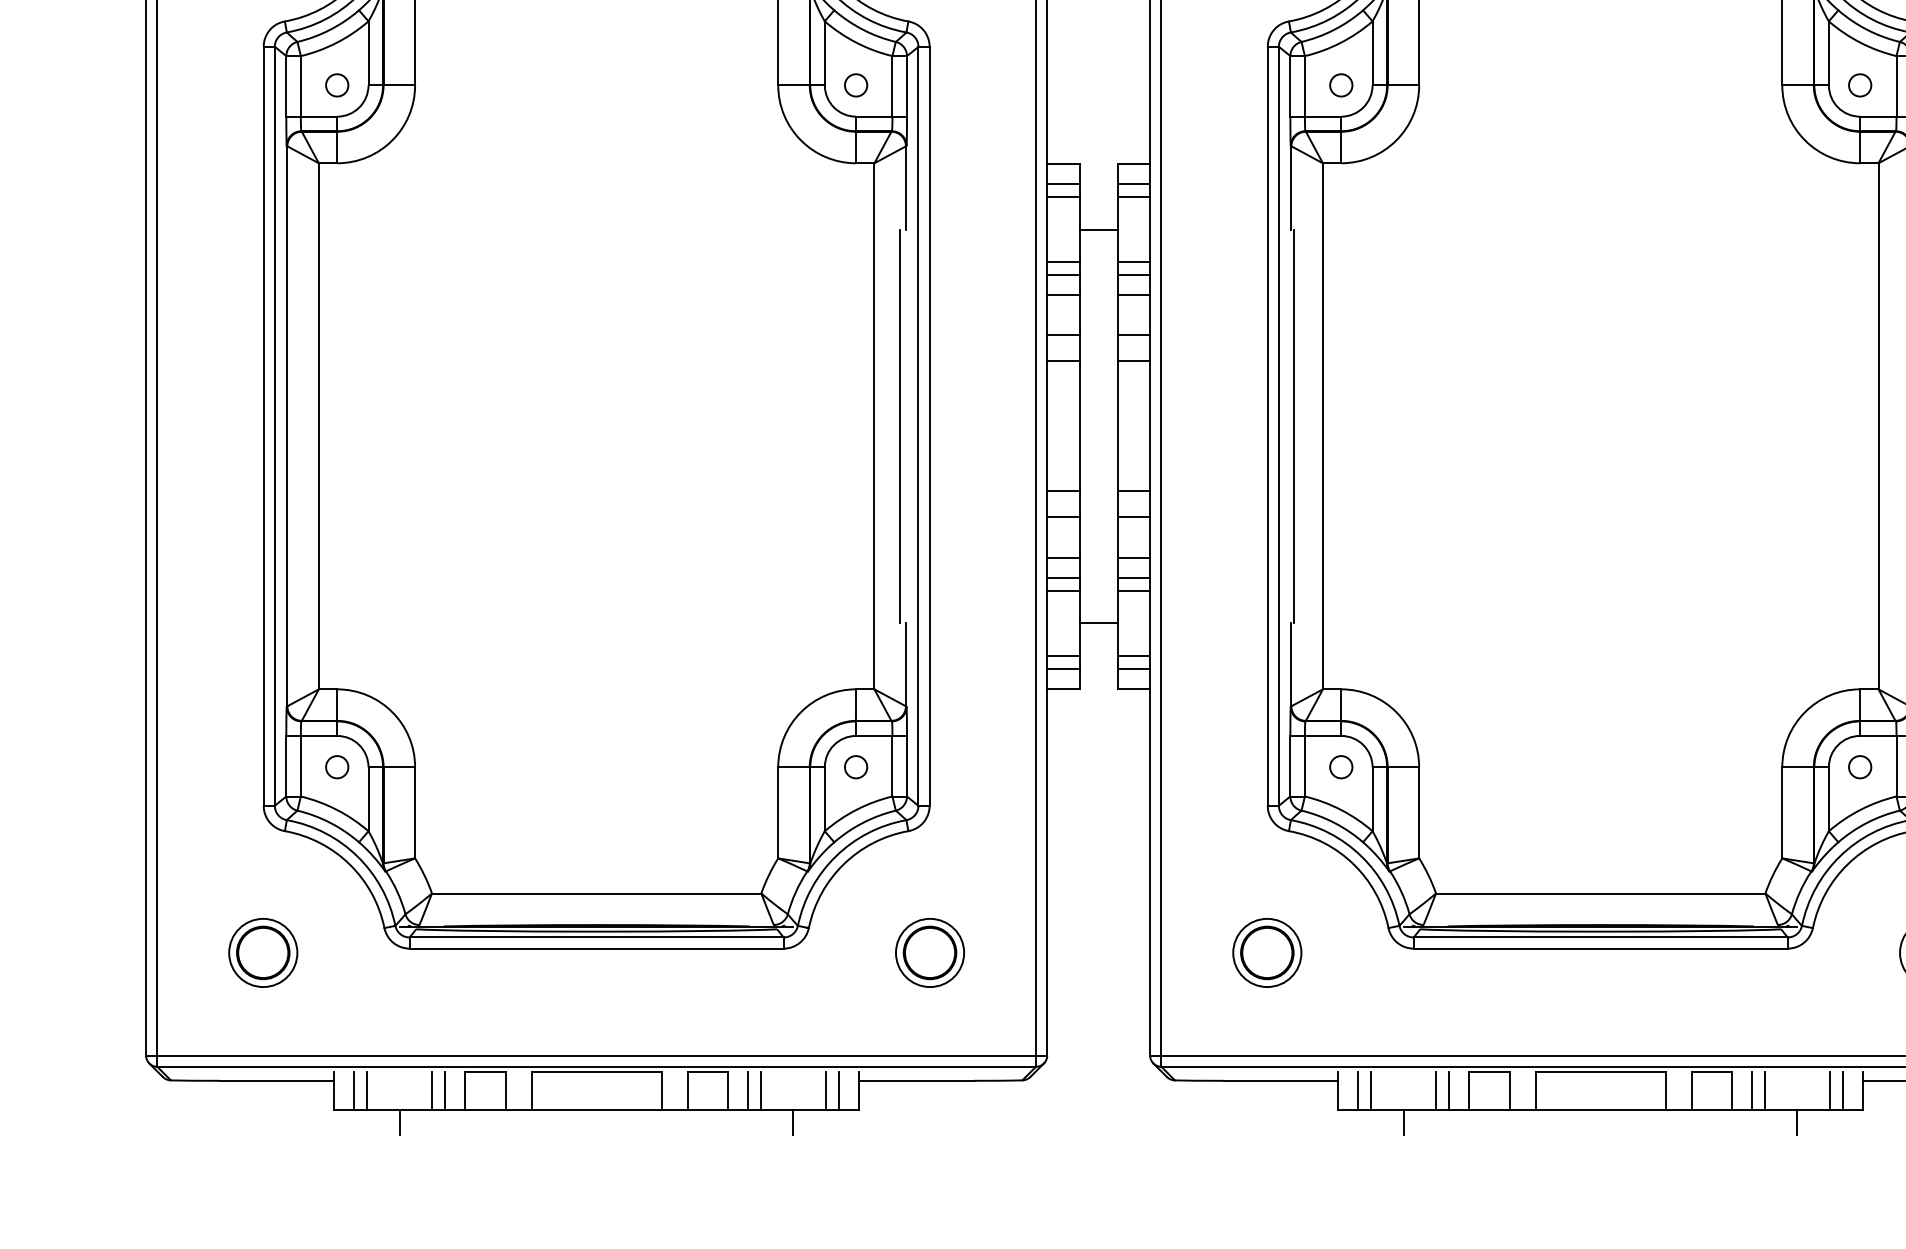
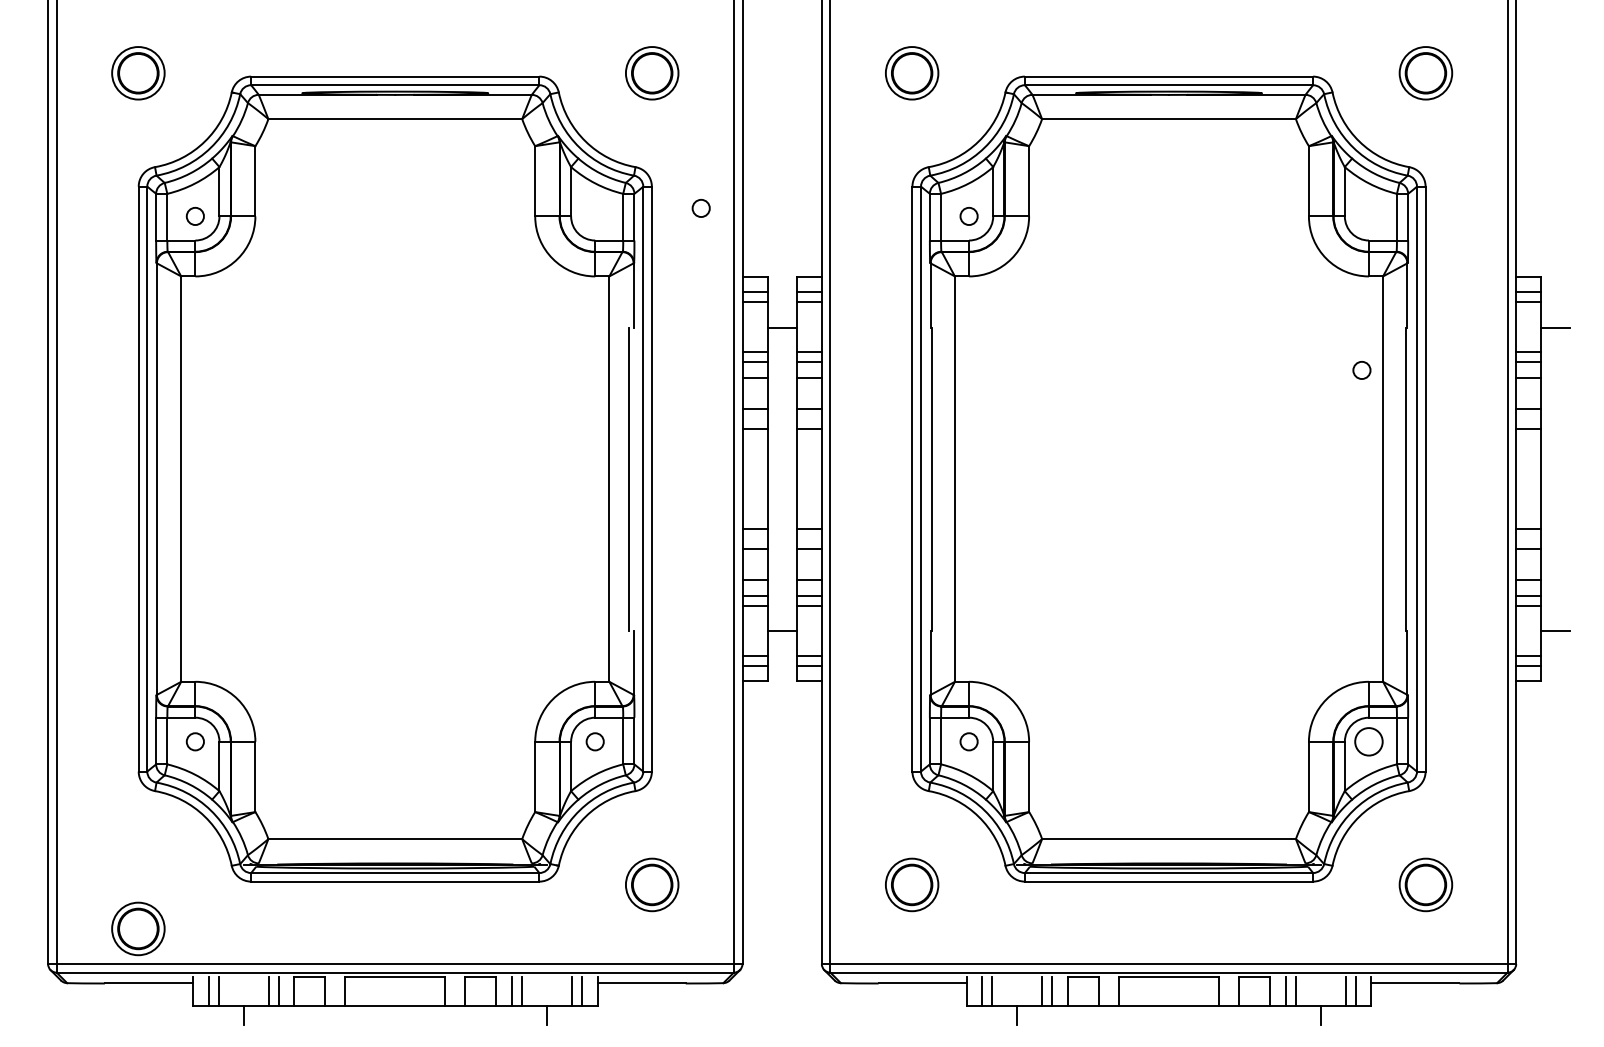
circle: (855, 85) -> (700, 208), moved
circle: (1859, 85) -> (1361, 370), moved
circle: (1859, 766) -> (1368, 741), size x1.6
part: (263, 952) -> (138, 928), moved

